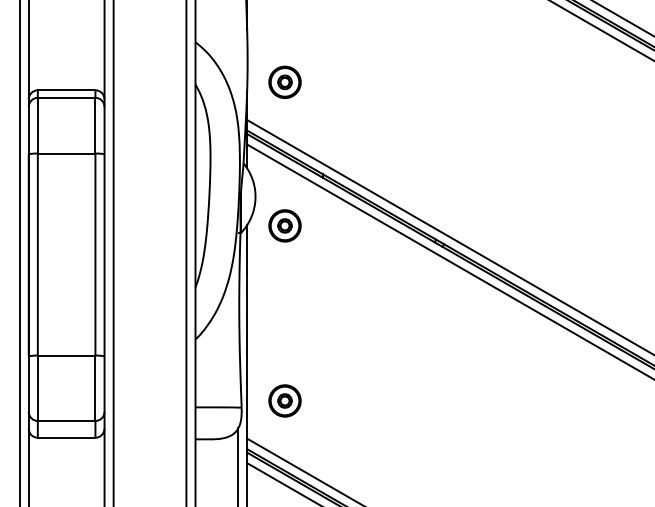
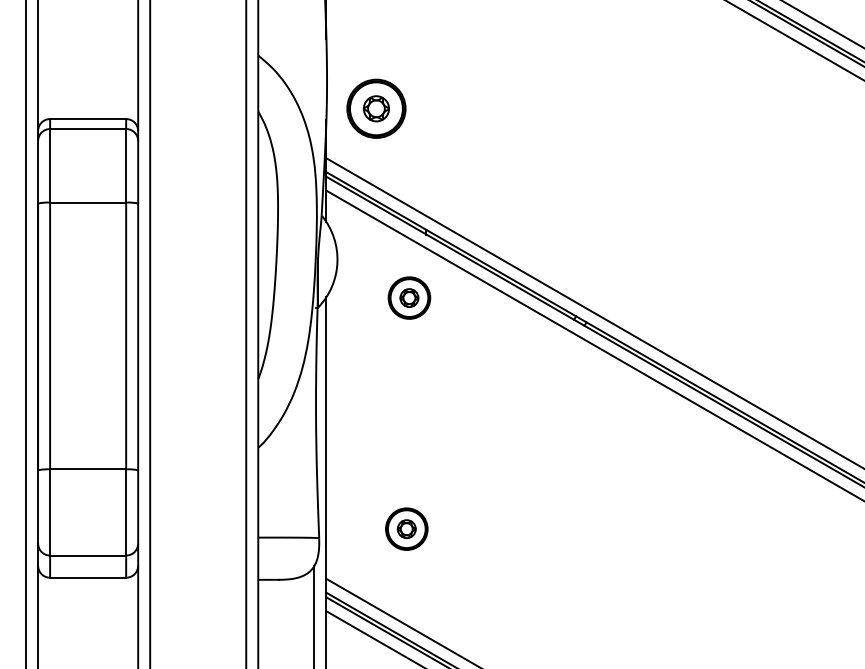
part: (284, 81) -> (375, 107), size x1.4
part: (284, 225) -> (408, 297), moved
part: (284, 400) -> (406, 528), moved

